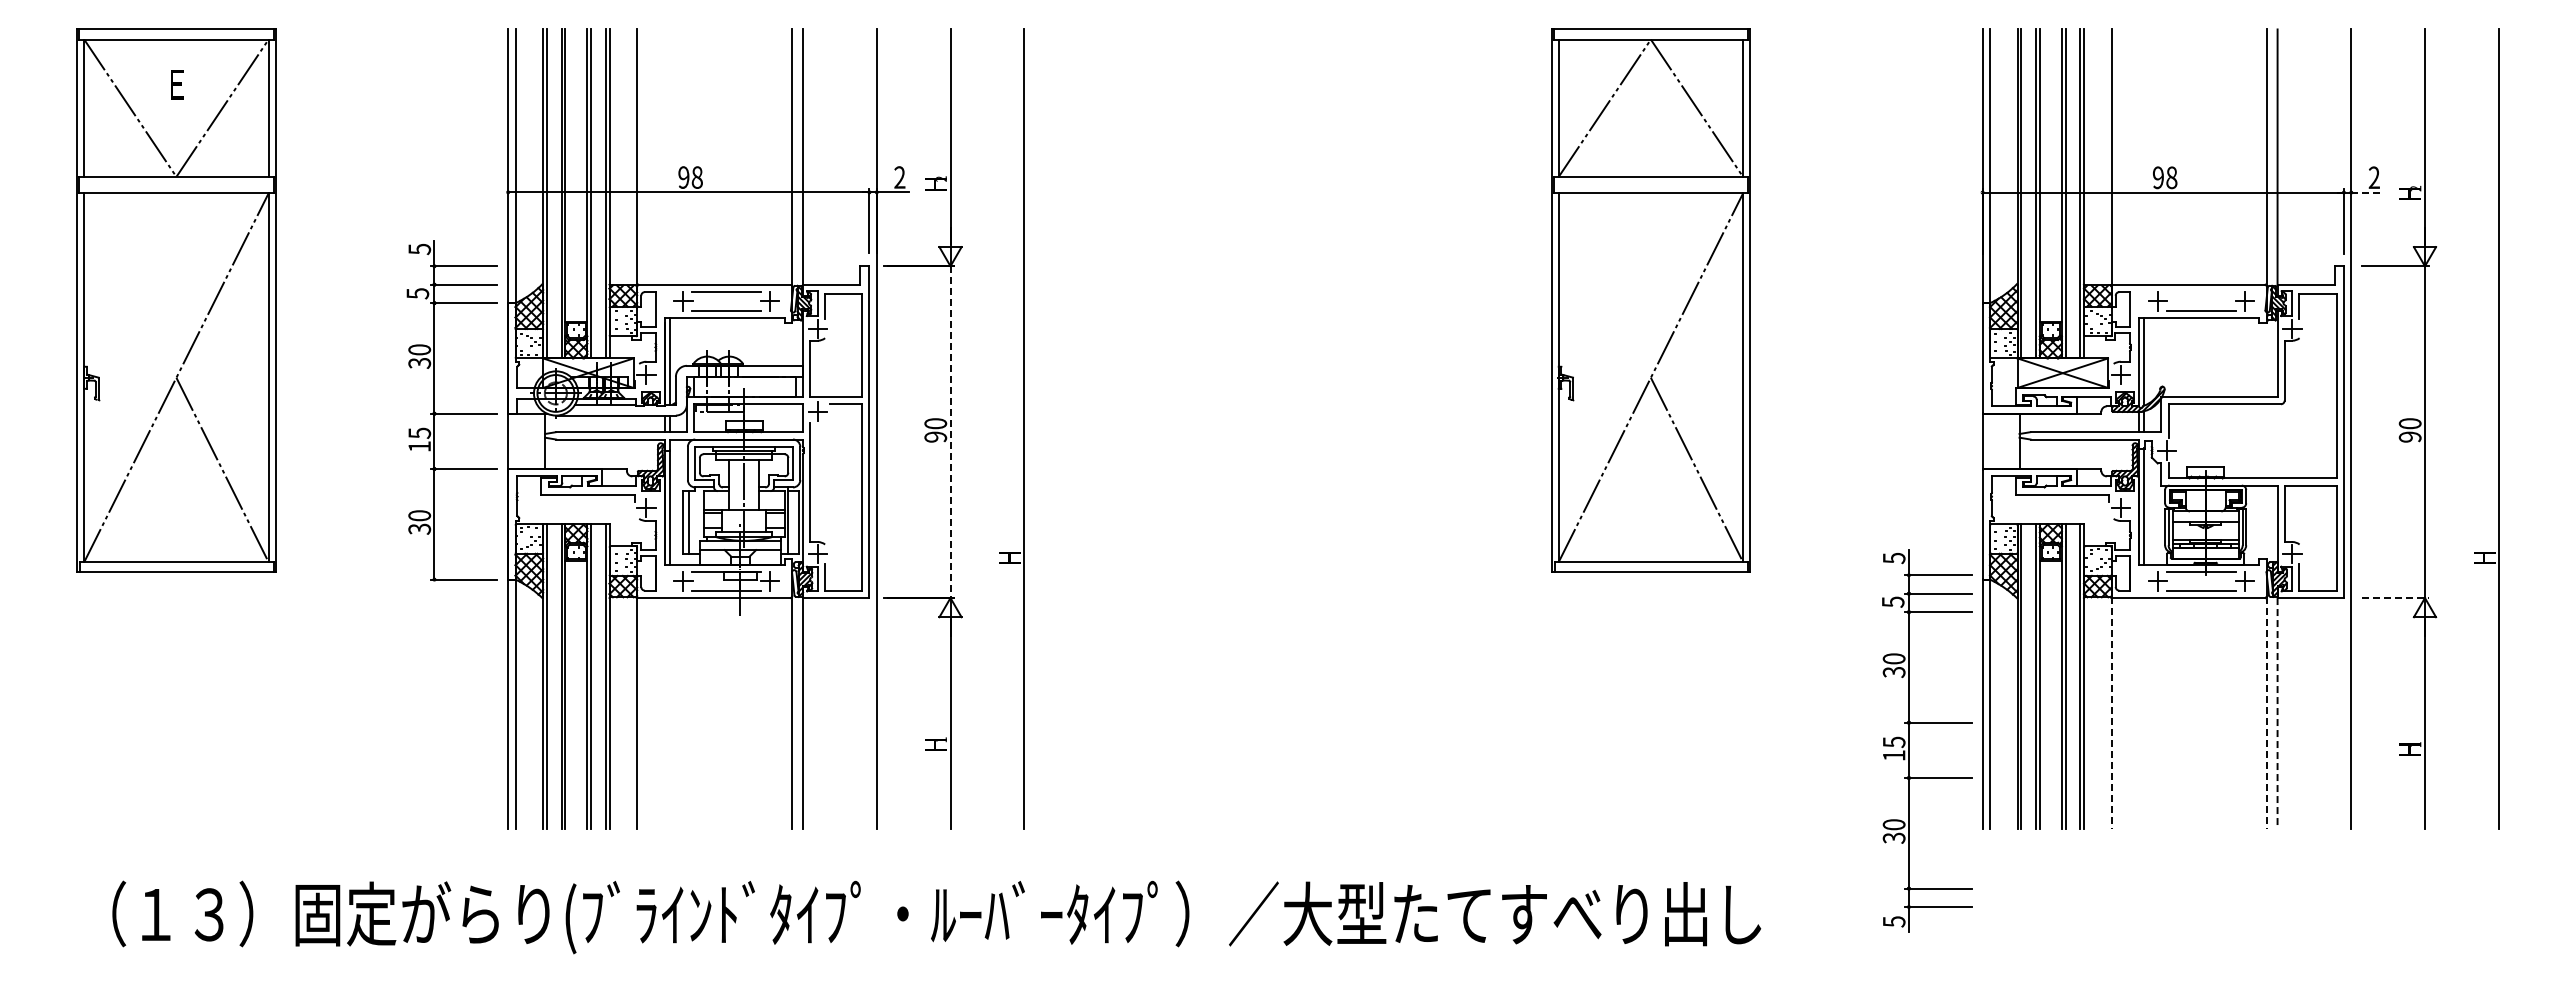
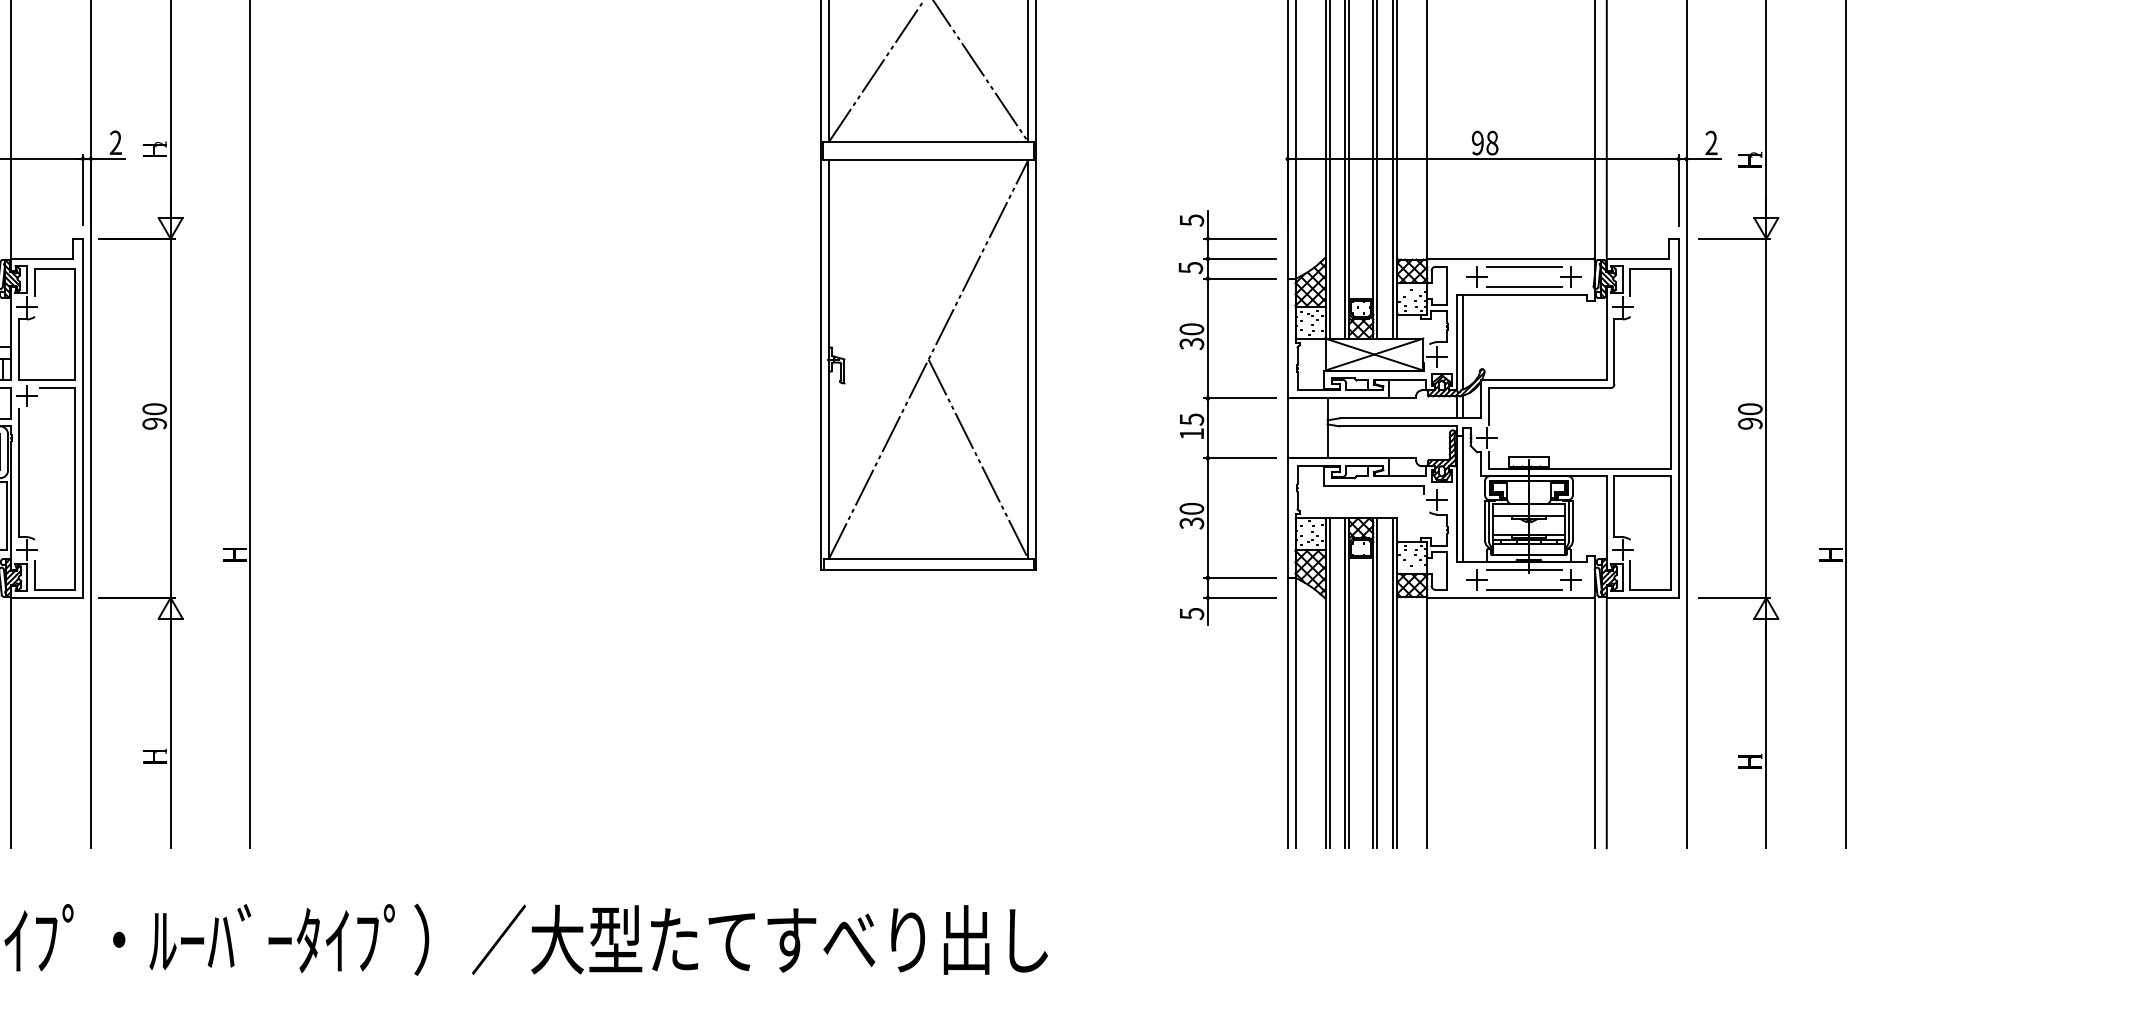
line: (2367, 192) -> (1704, 159), dashed -> solid
line: (2200, 291) -> (1523, 266), added
line: (950, 432) -> (170, 418), dashed -> solid
line: (2396, 598) -> (1735, 598), dashed -> solid
line: (2111, 713) -> (1427, 722), dashed -> solid
line: (2266, 713) -> (1594, 722), dashed -> solid
line: (2277, 713) -> (1606, 722), dashed -> solid
part: (1927, 723) -> (1227, 399), moved

